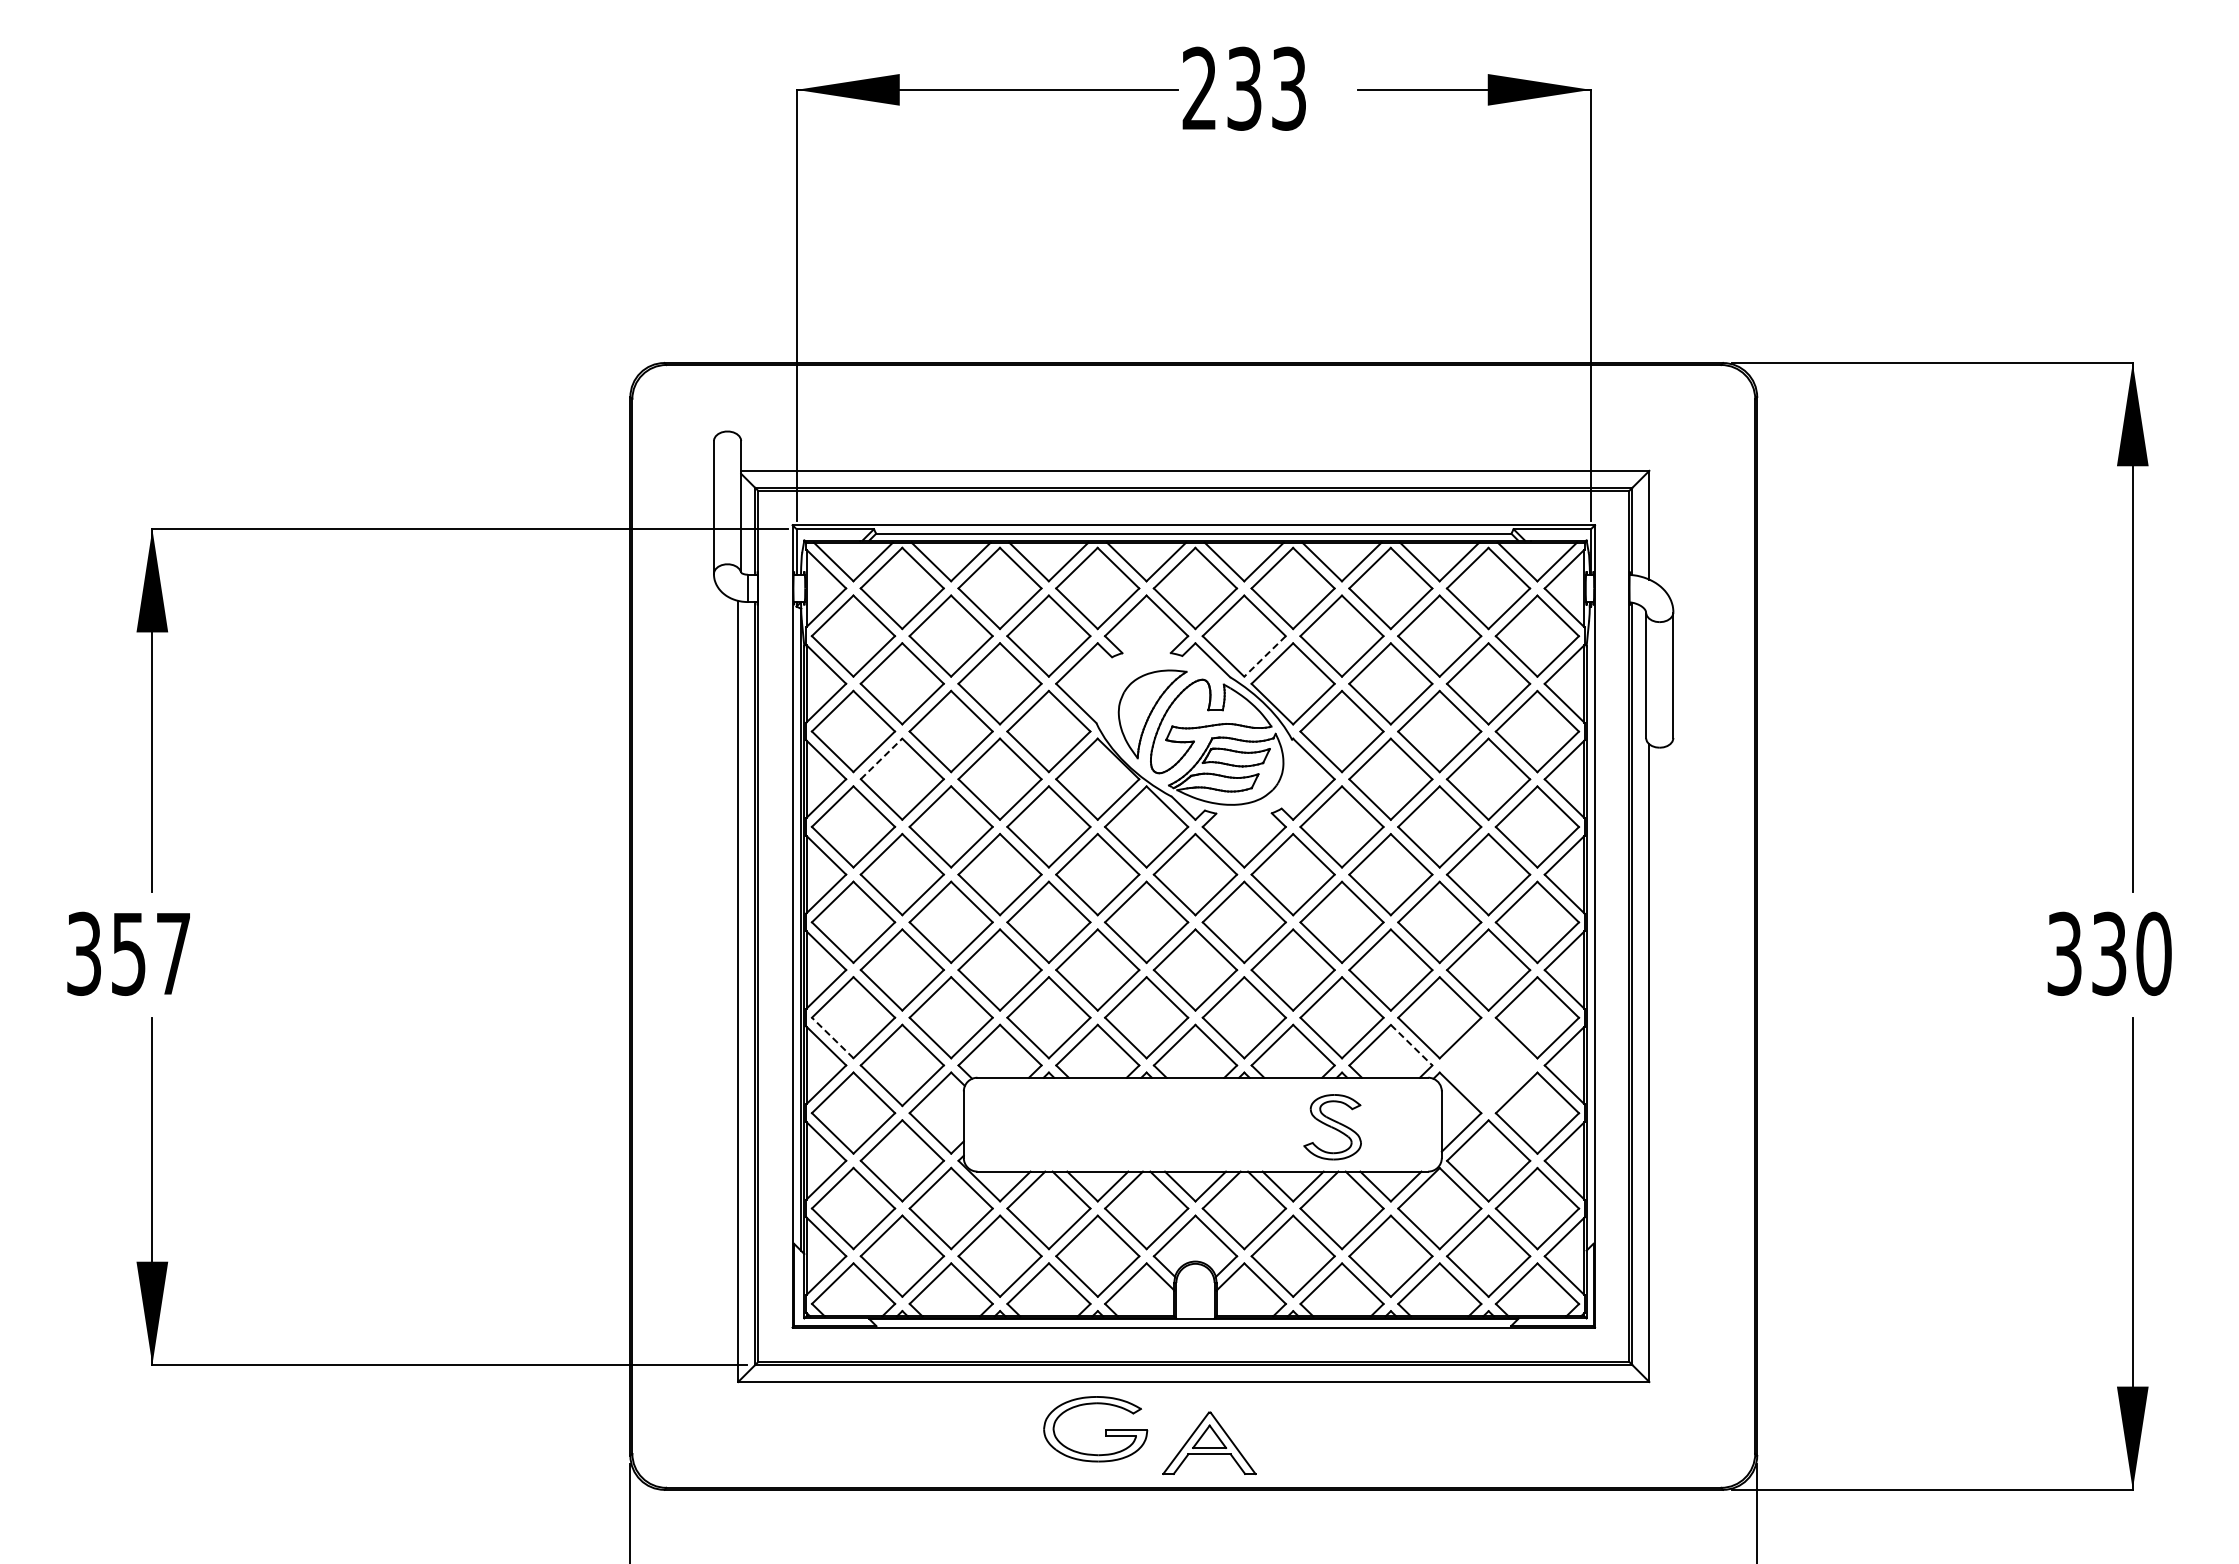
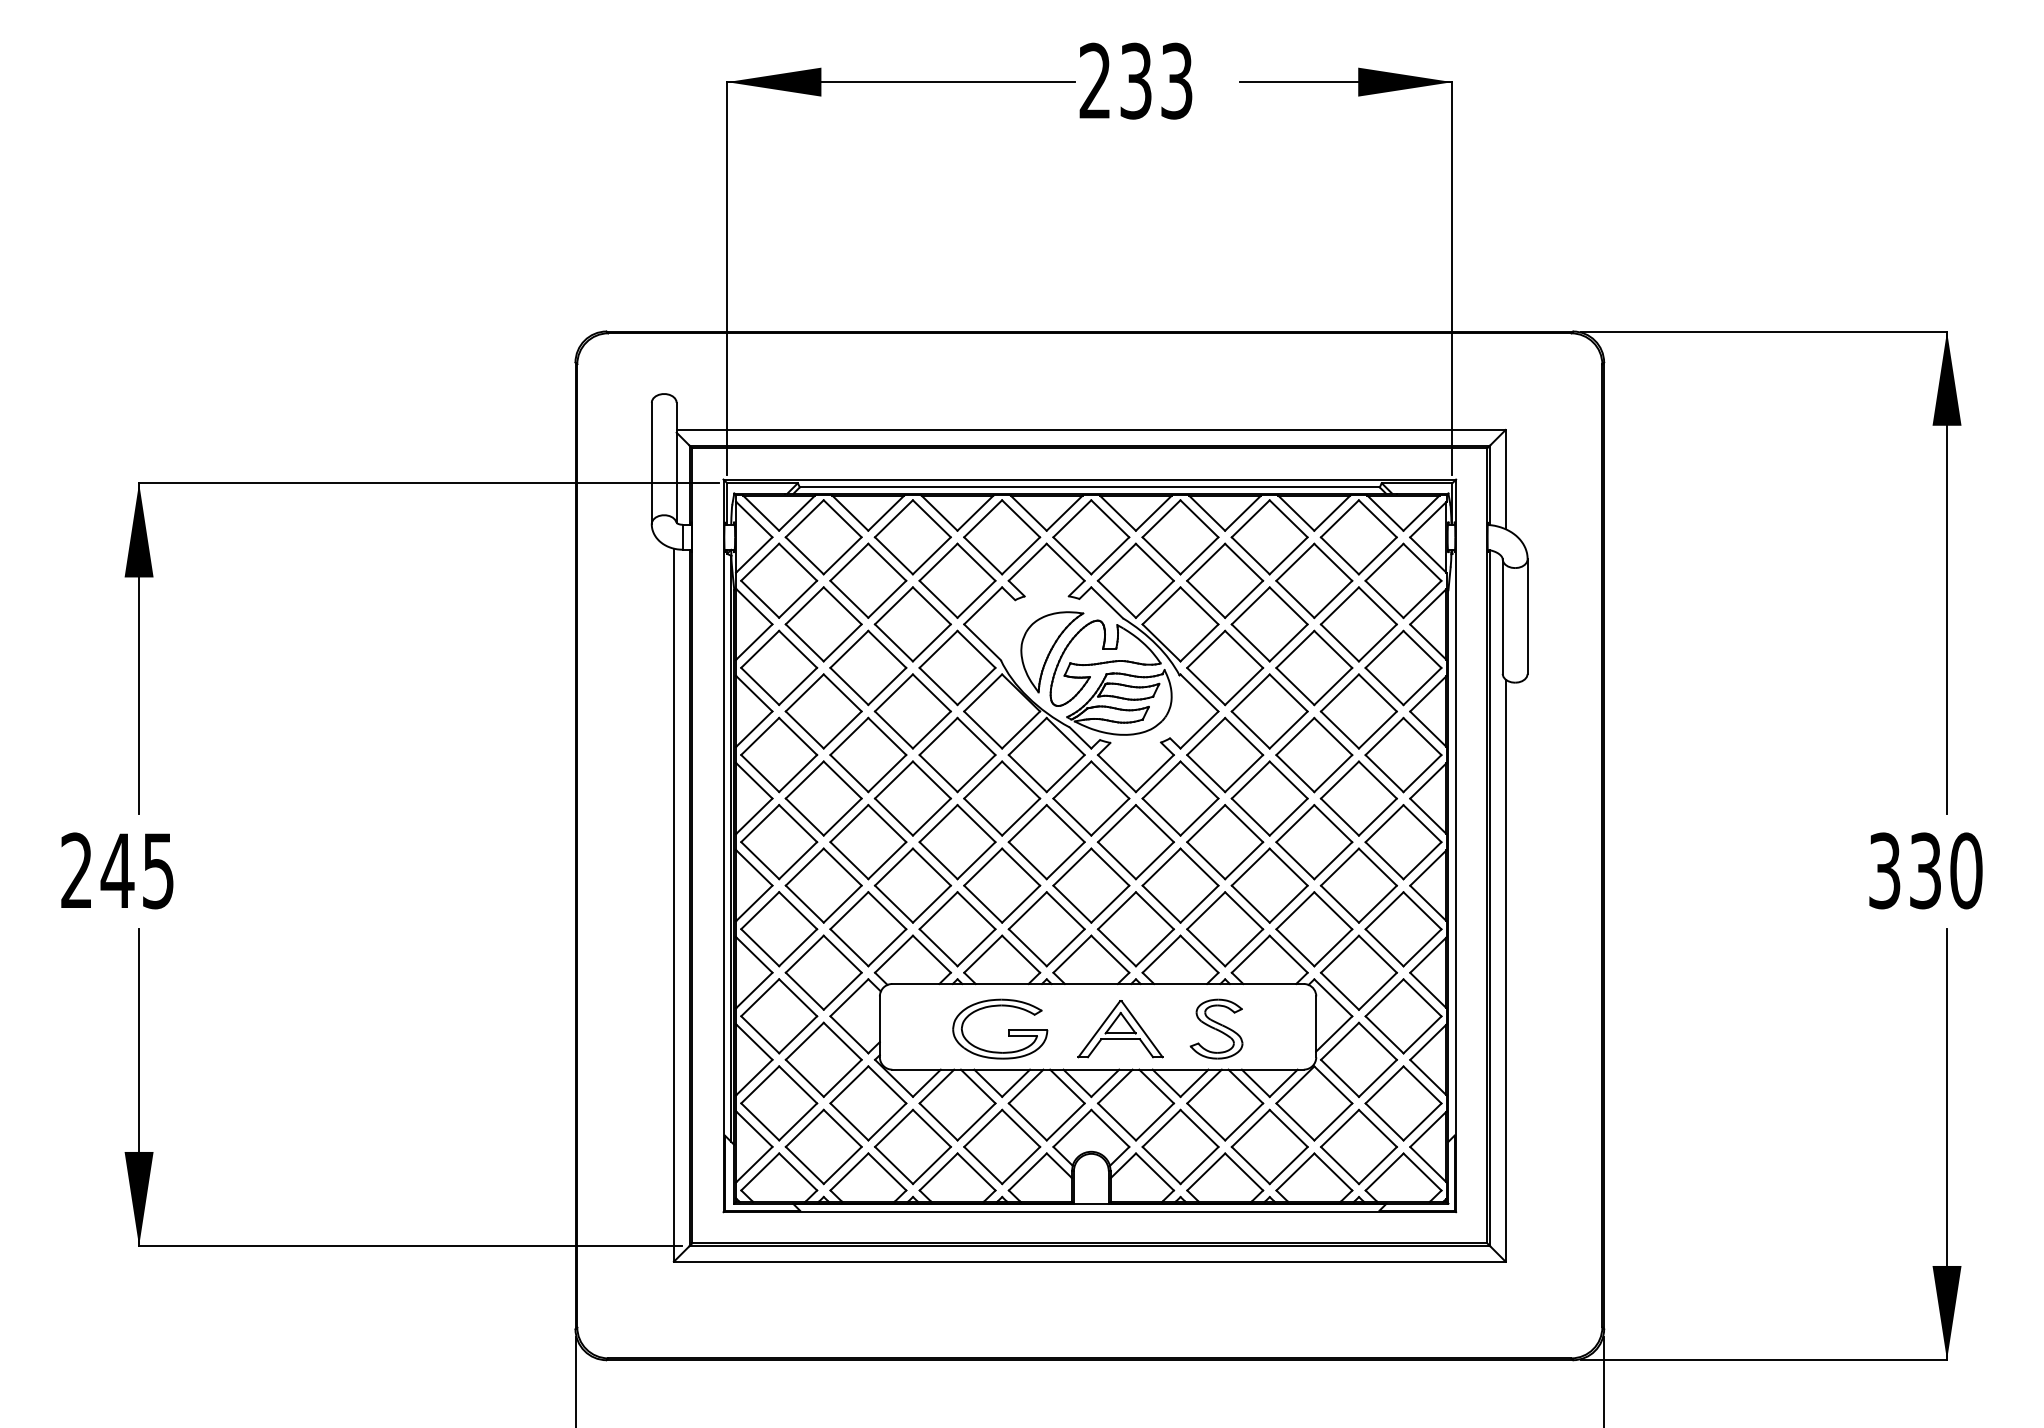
line: (1264, 656) -> (1154, 599), dashed -> solid
line: (881, 758) -> (804, 692), dashed -> solid
text: (128, 953) -> (117, 870), 357 -> 245
line: (832, 1037) -> (759, 947), dashed -> solid
line: (1412, 1045) -> (1289, 954), dashed -> solid
part: (1488, 1065) -> (1358, 972), added
part: (1105, 1429) -> (1009, 1029), moved
part: (1209, 1442) -> (1120, 1028), moved

